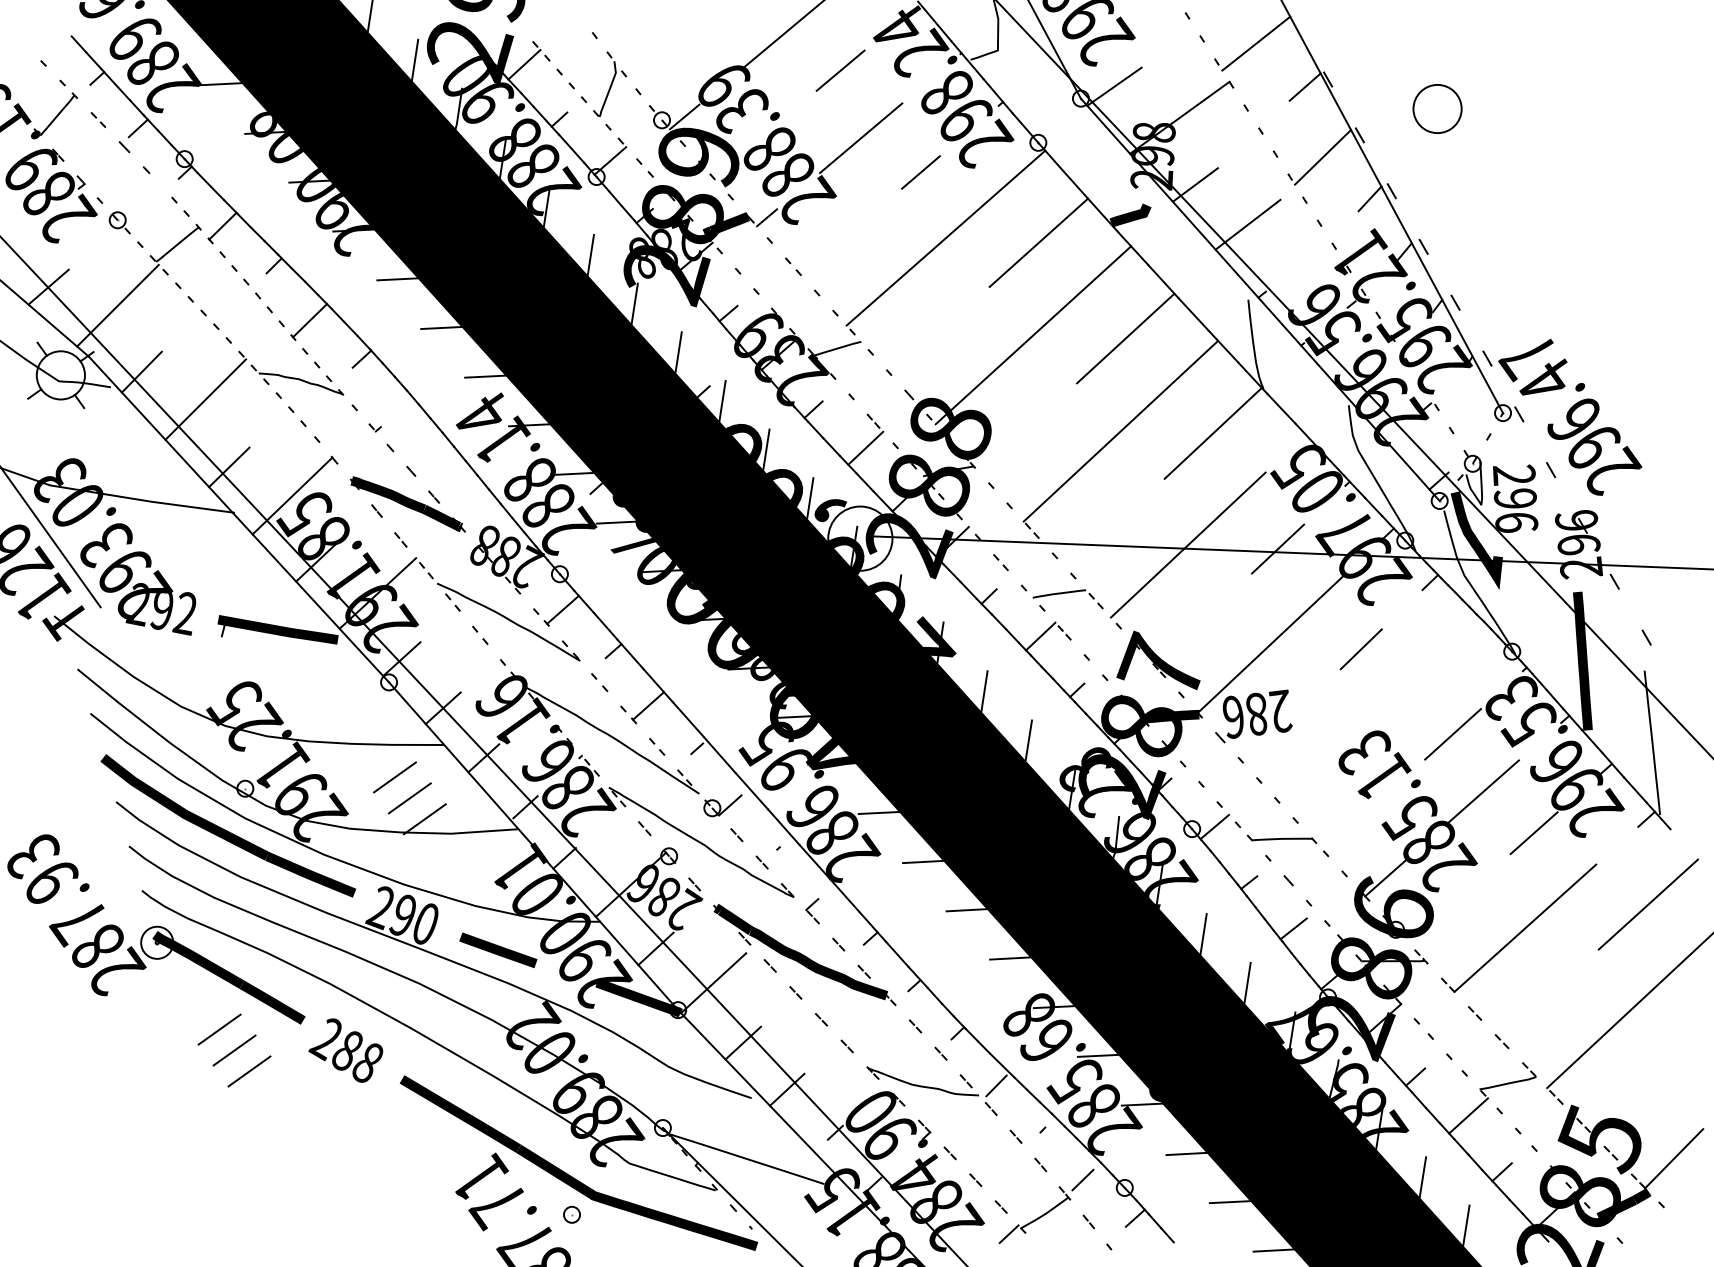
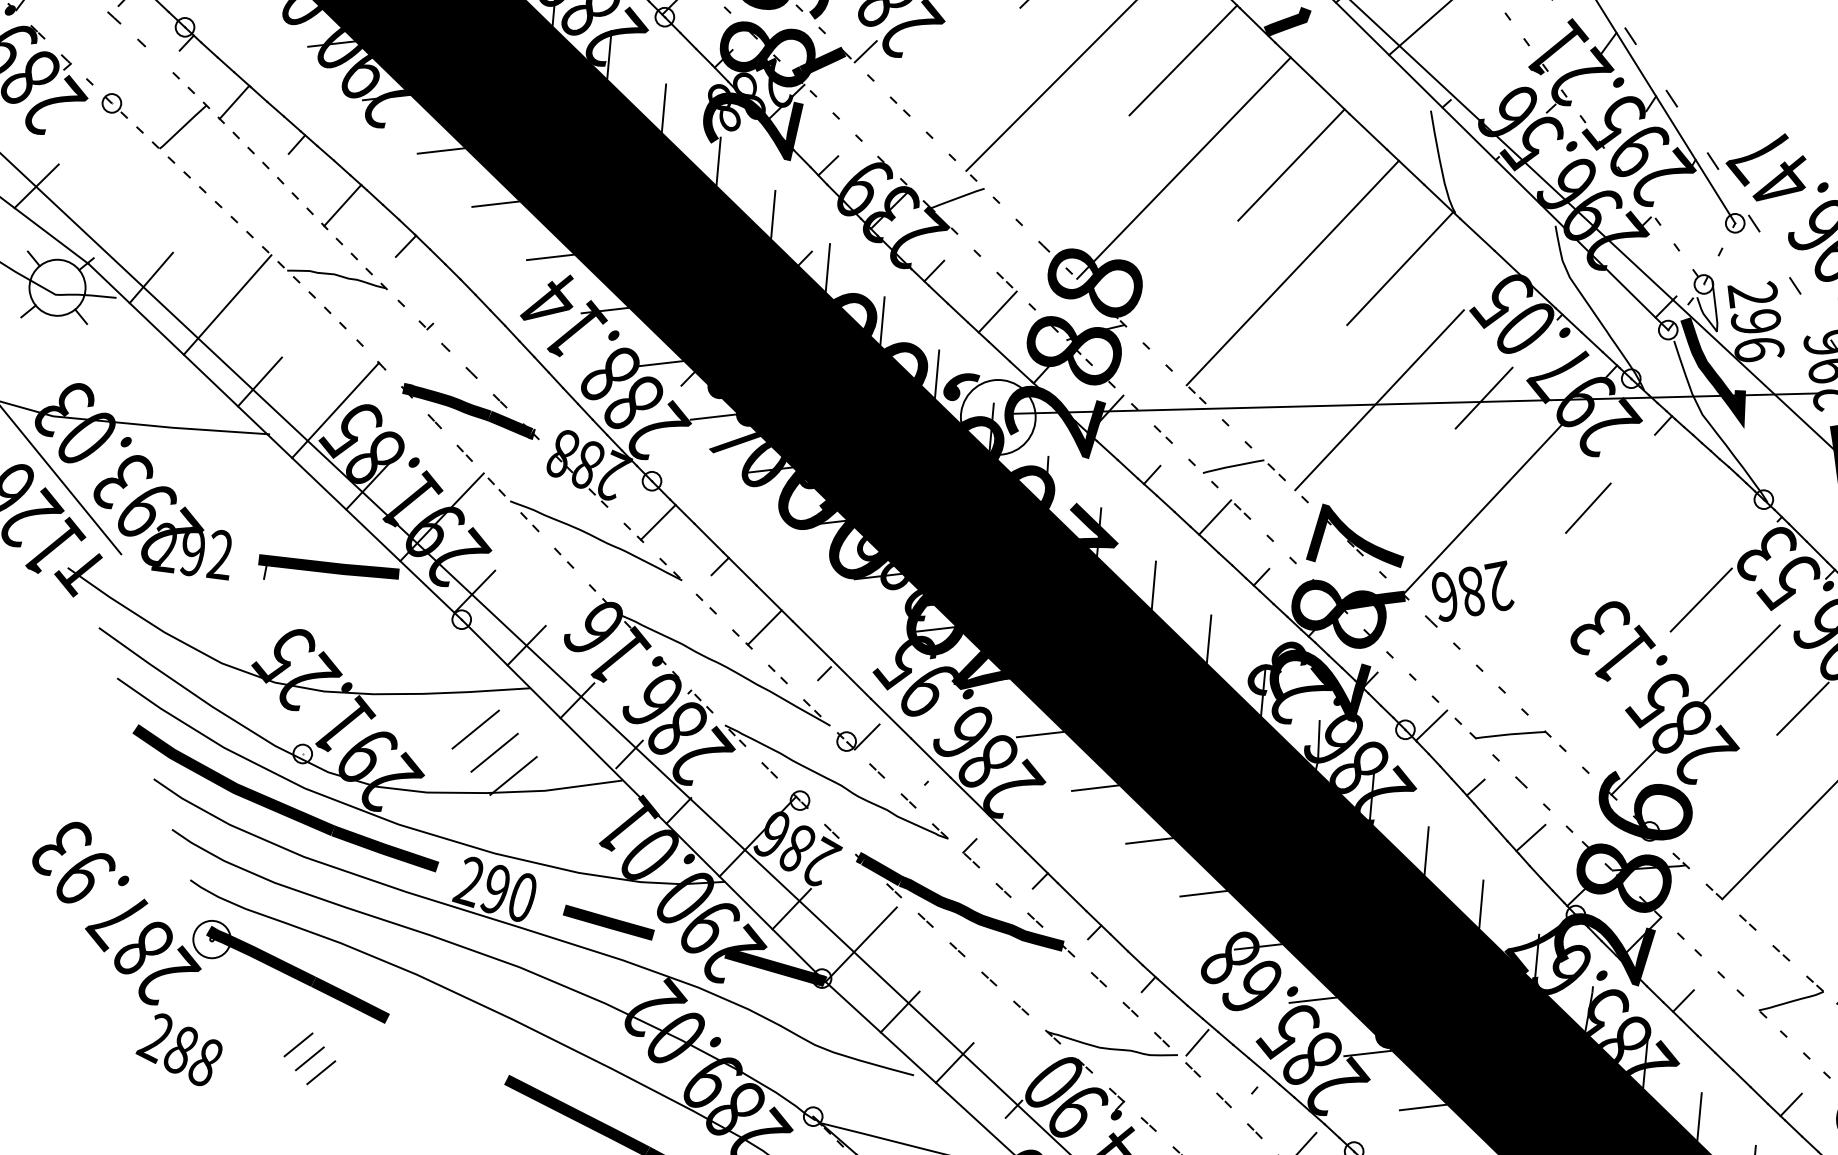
line: (117, 305) -> (118, 202), removed
part: (234, 1050) -> (309, 1058), size x0.6
text: (345, 1050) -> (178, 1049), moved
line: (1468, 1115) -> (1747, 1041), removed

